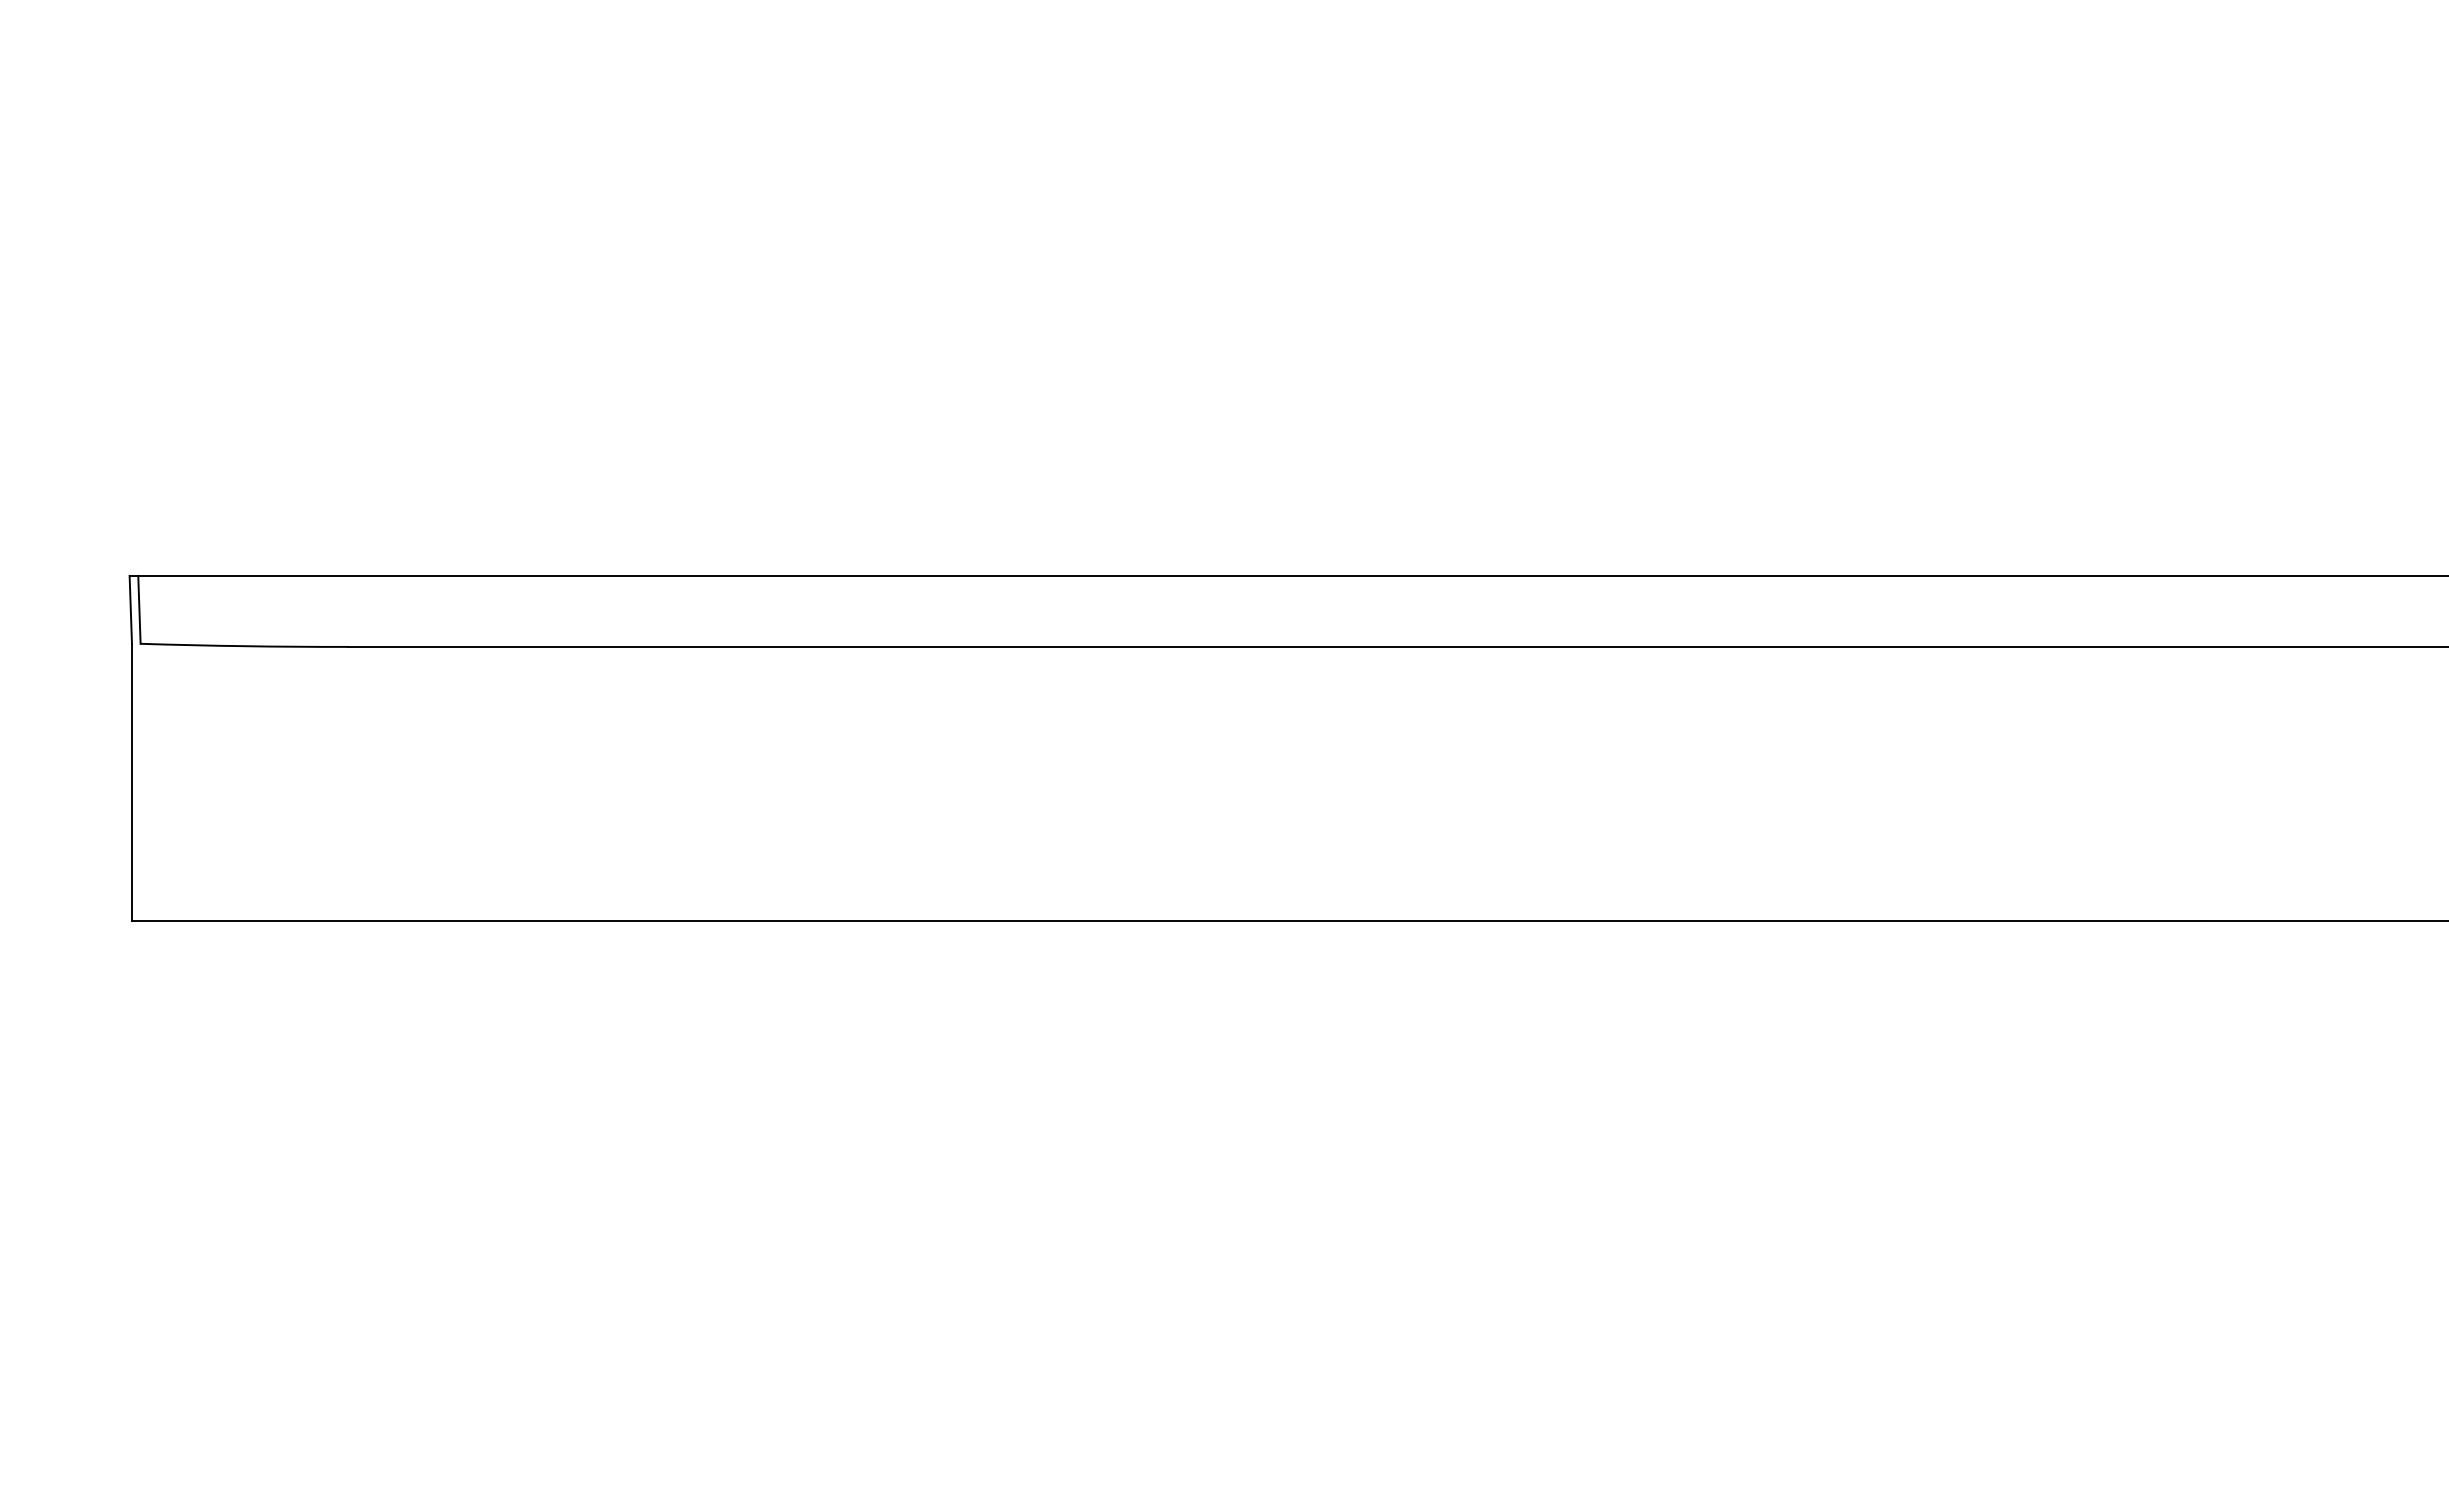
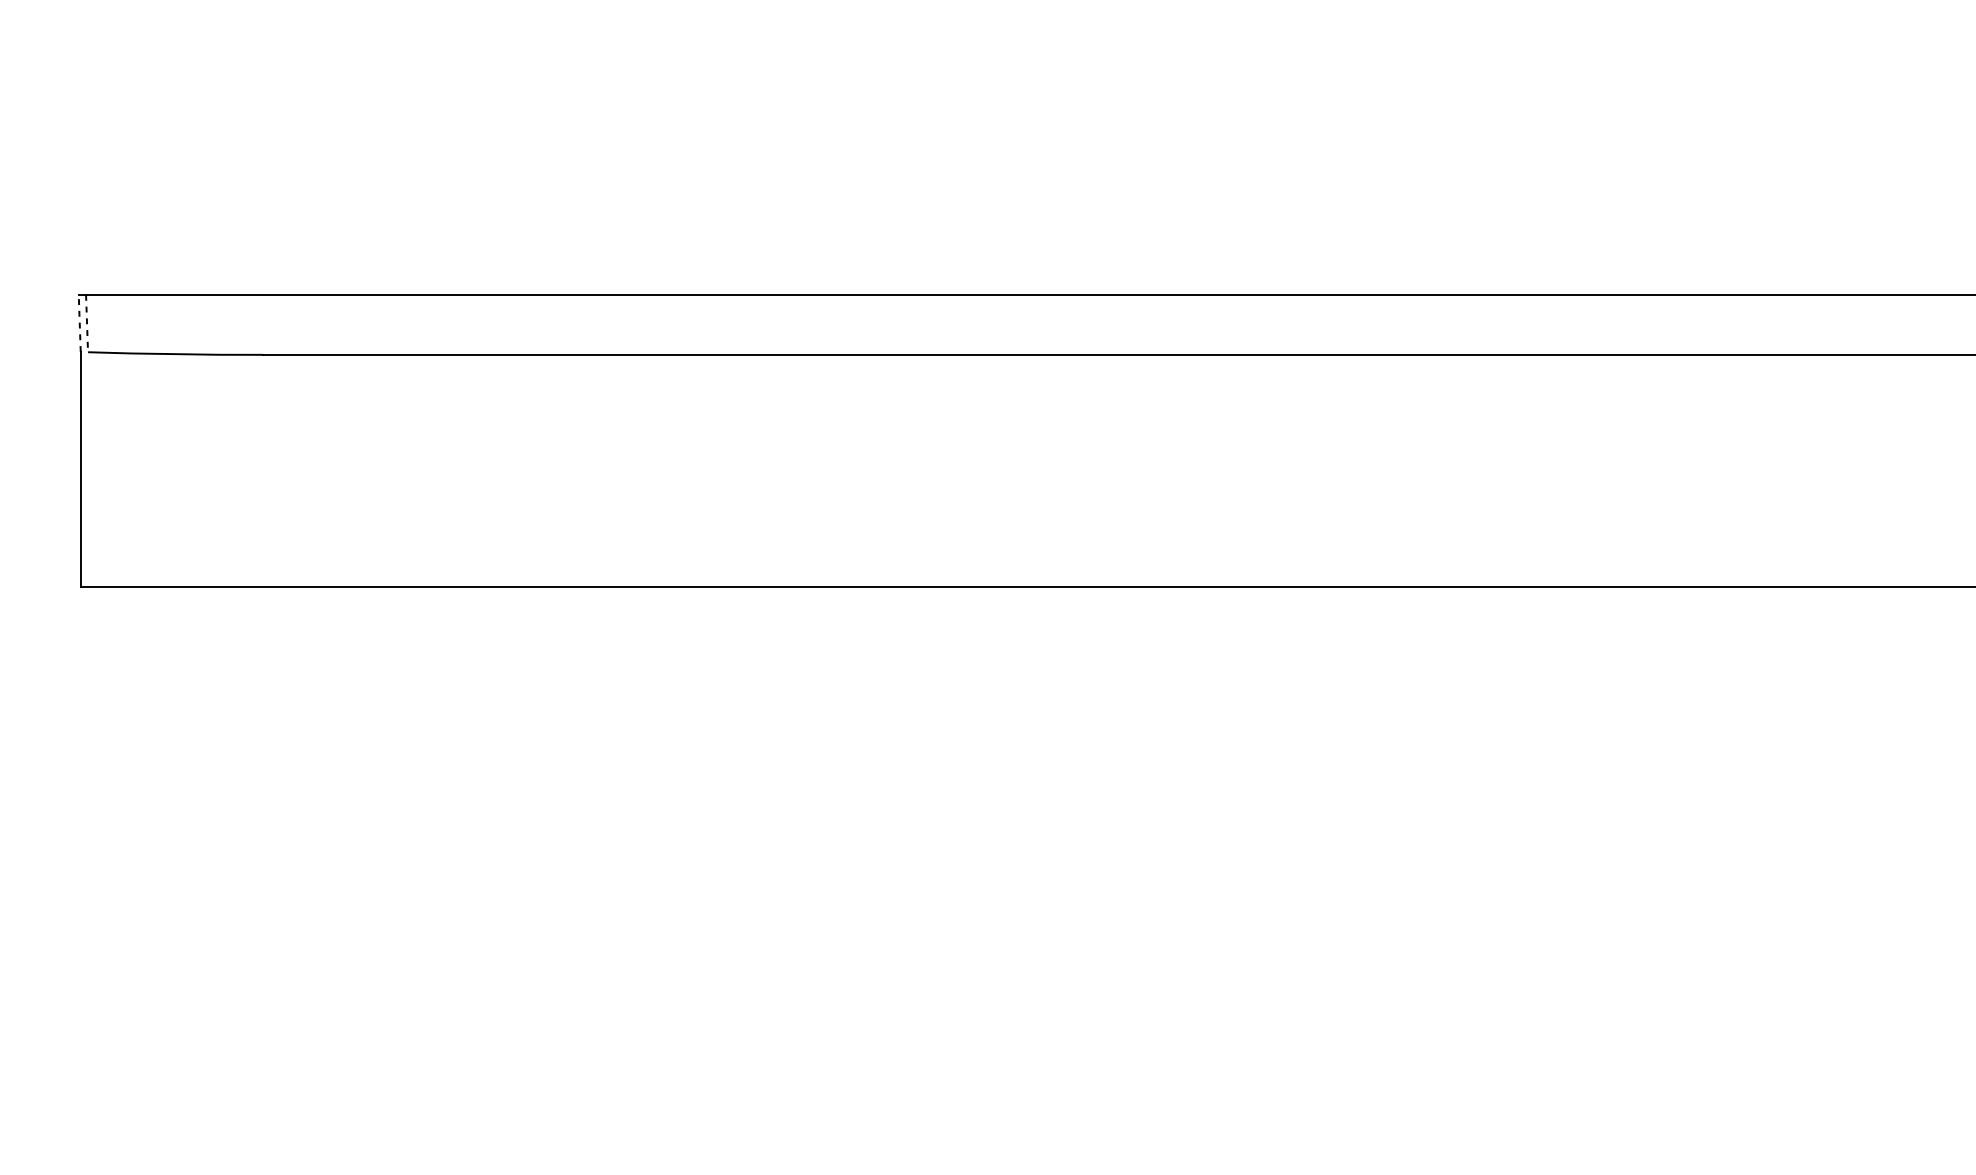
line: (130, 609) -> (79, 323), solid -> dashed
line: (139, 609) -> (87, 323), solid -> dashed

